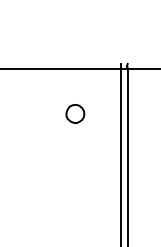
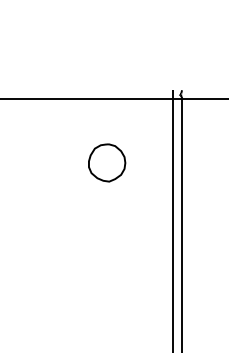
part: (75, 113) -> (107, 162), size x1.43

